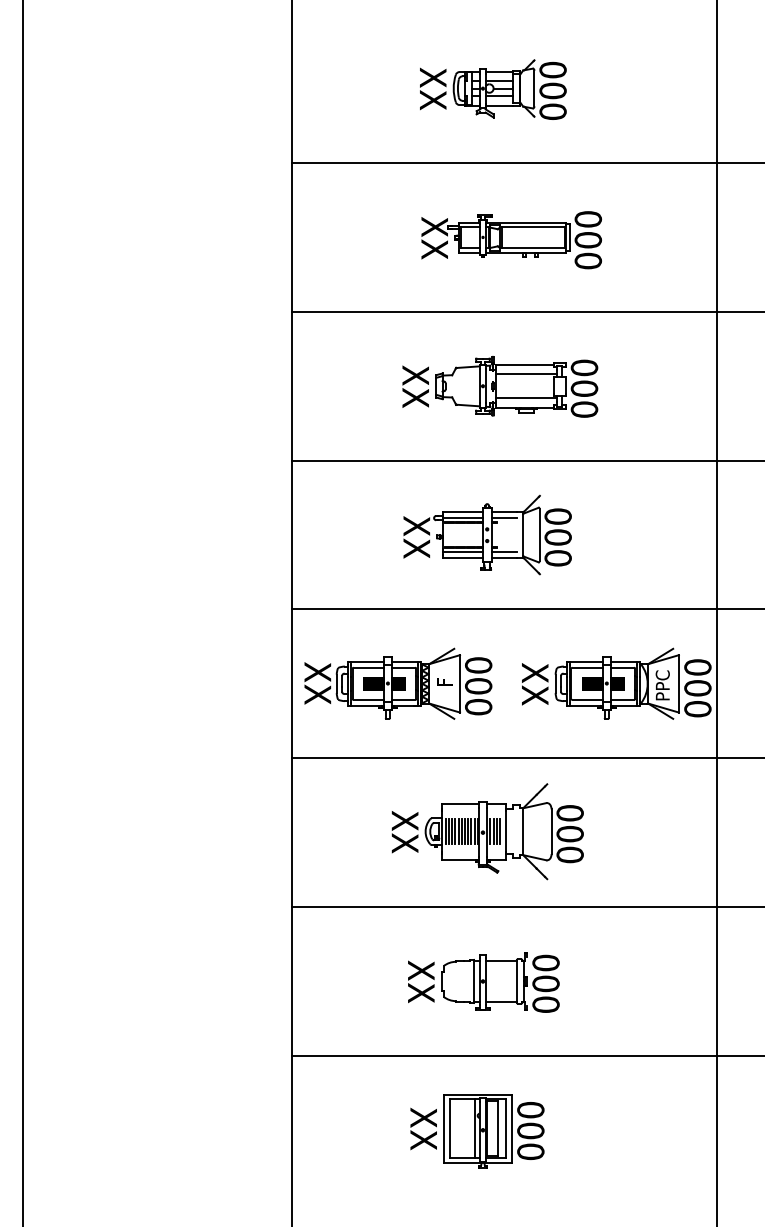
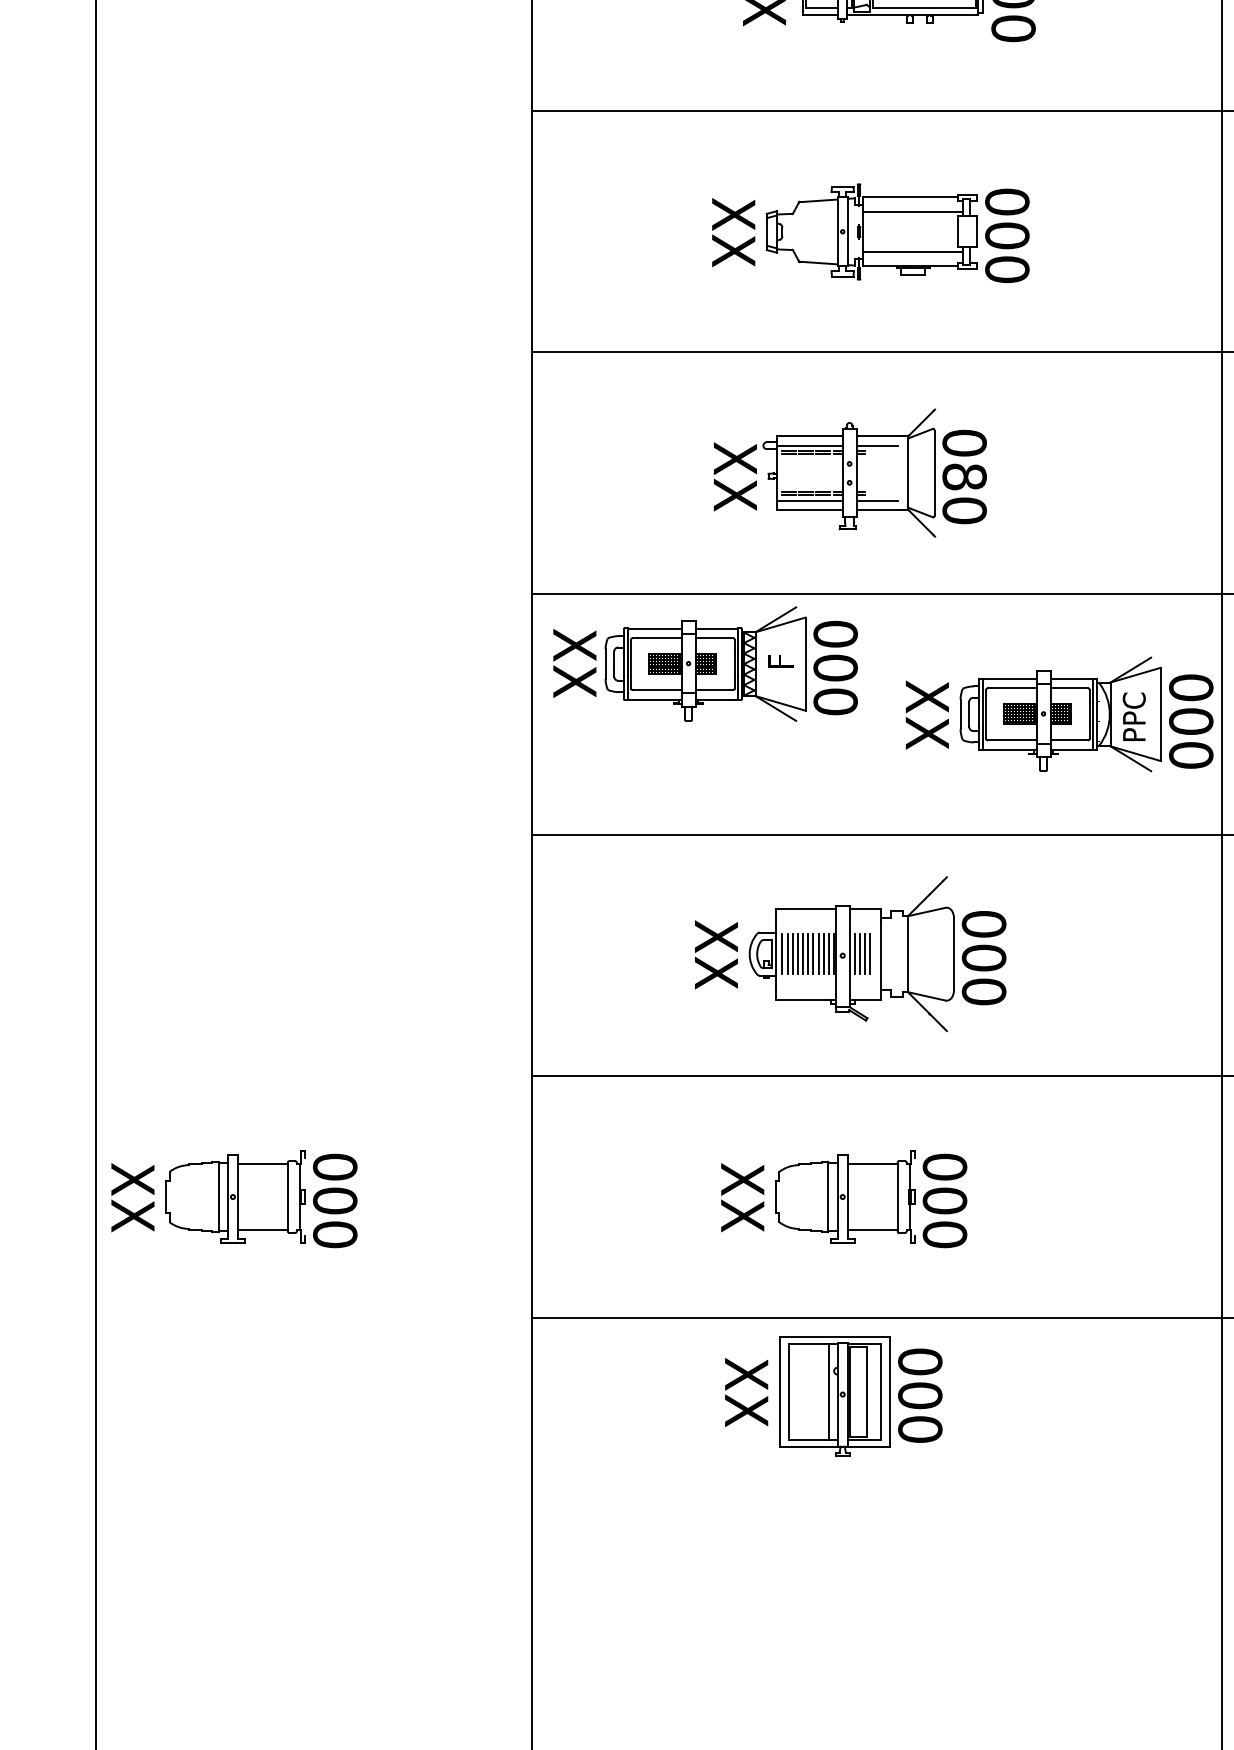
text: (557, 537) -> (963, 477), 000 -> 080
part: (398, 683) -> (705, 663), moved
part: (107, 982) -> (233, 1198), added
part: (477, 1131) -> (833, 1396), moved

